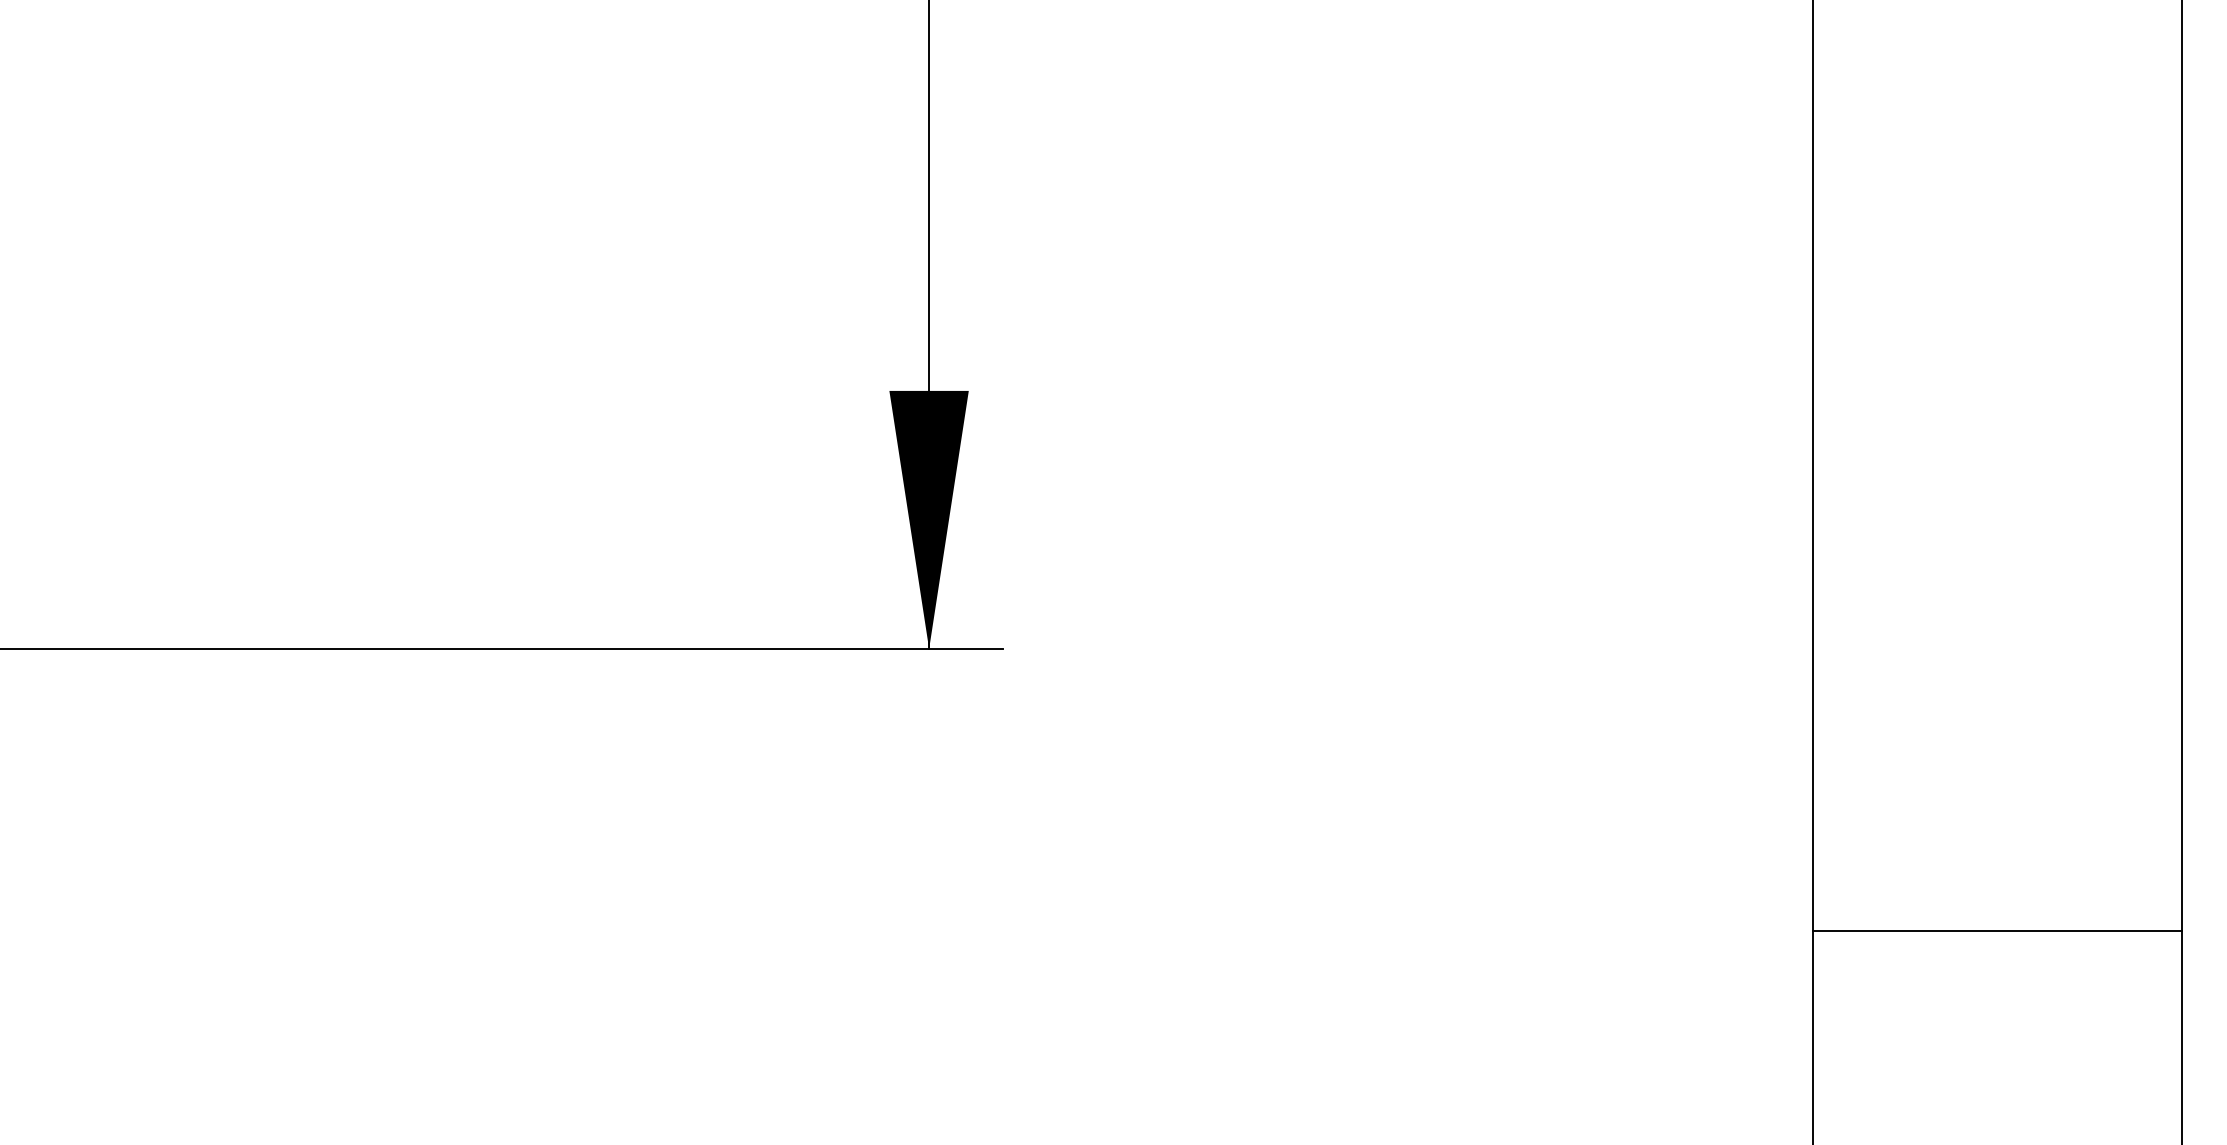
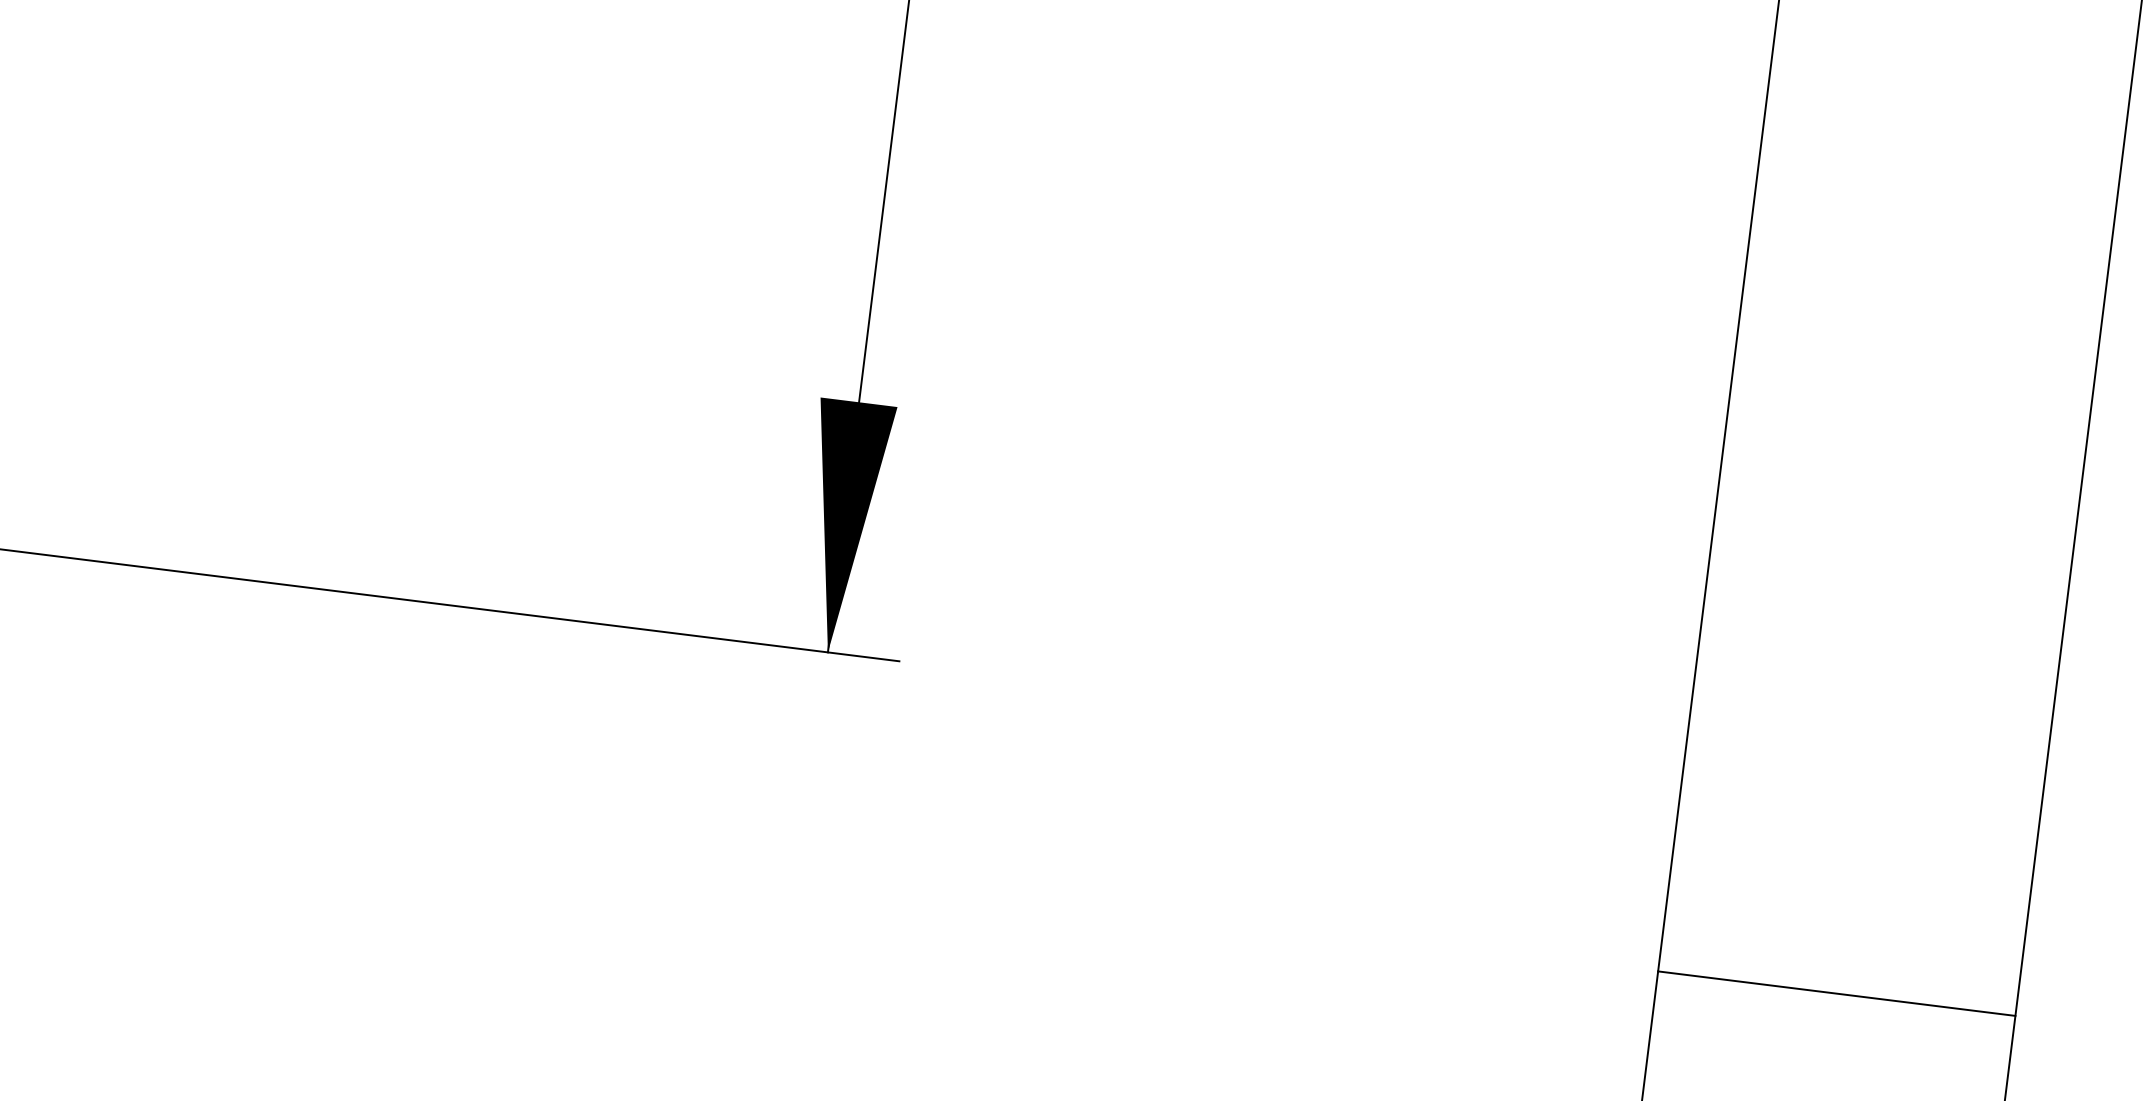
line: (1997, 931) -> (1836, 994), moved

